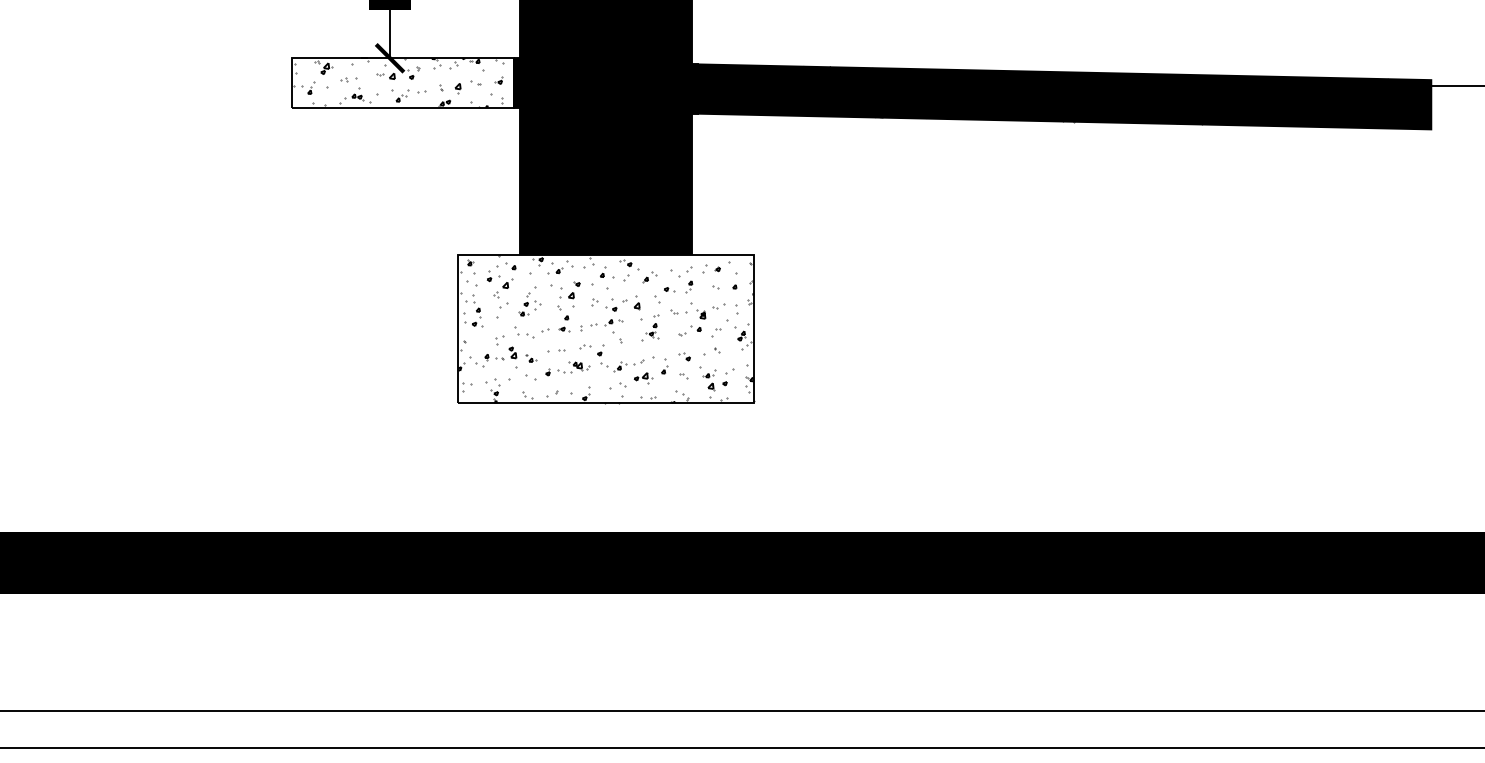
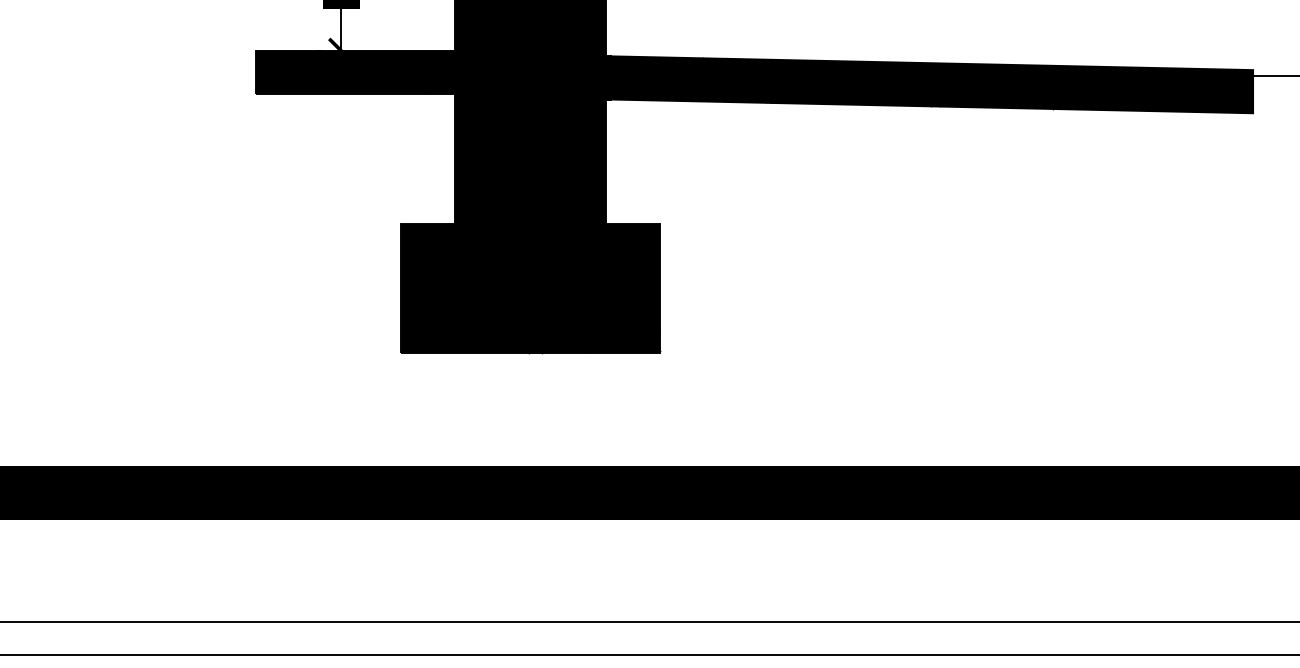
fill: (402, 82) -> (352, 72), added
fill: (605, 329) -> (530, 288), added

